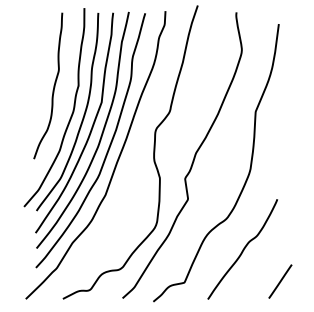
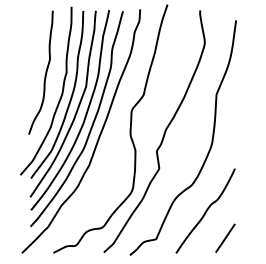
line: (280, 280) -> (225, 237), moved

